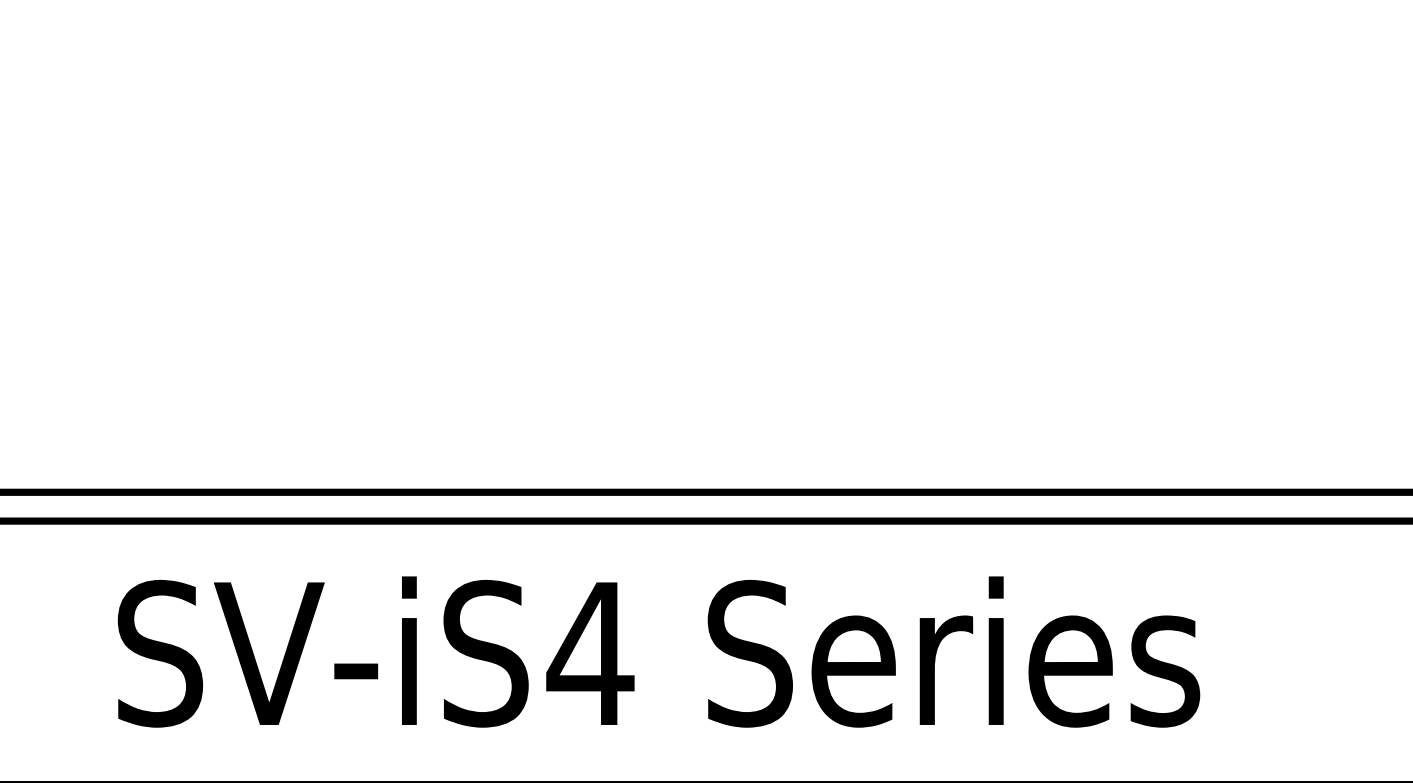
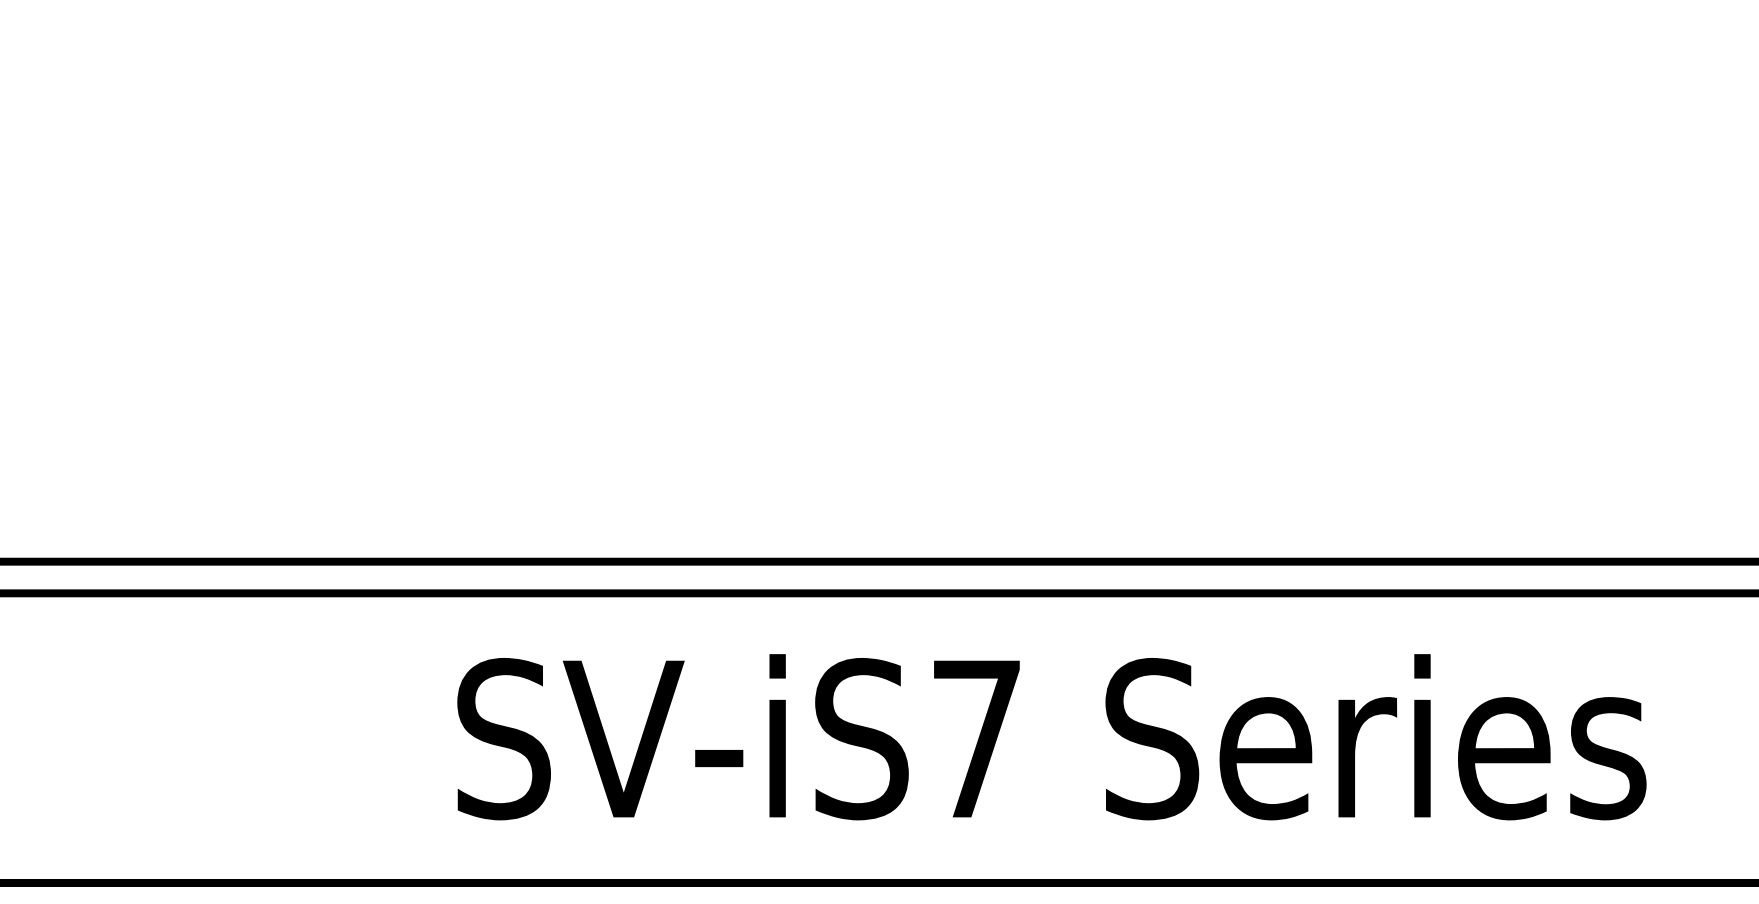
text: (590, 653) -> (976, 738), SV-iS4 -> SV-iS7

